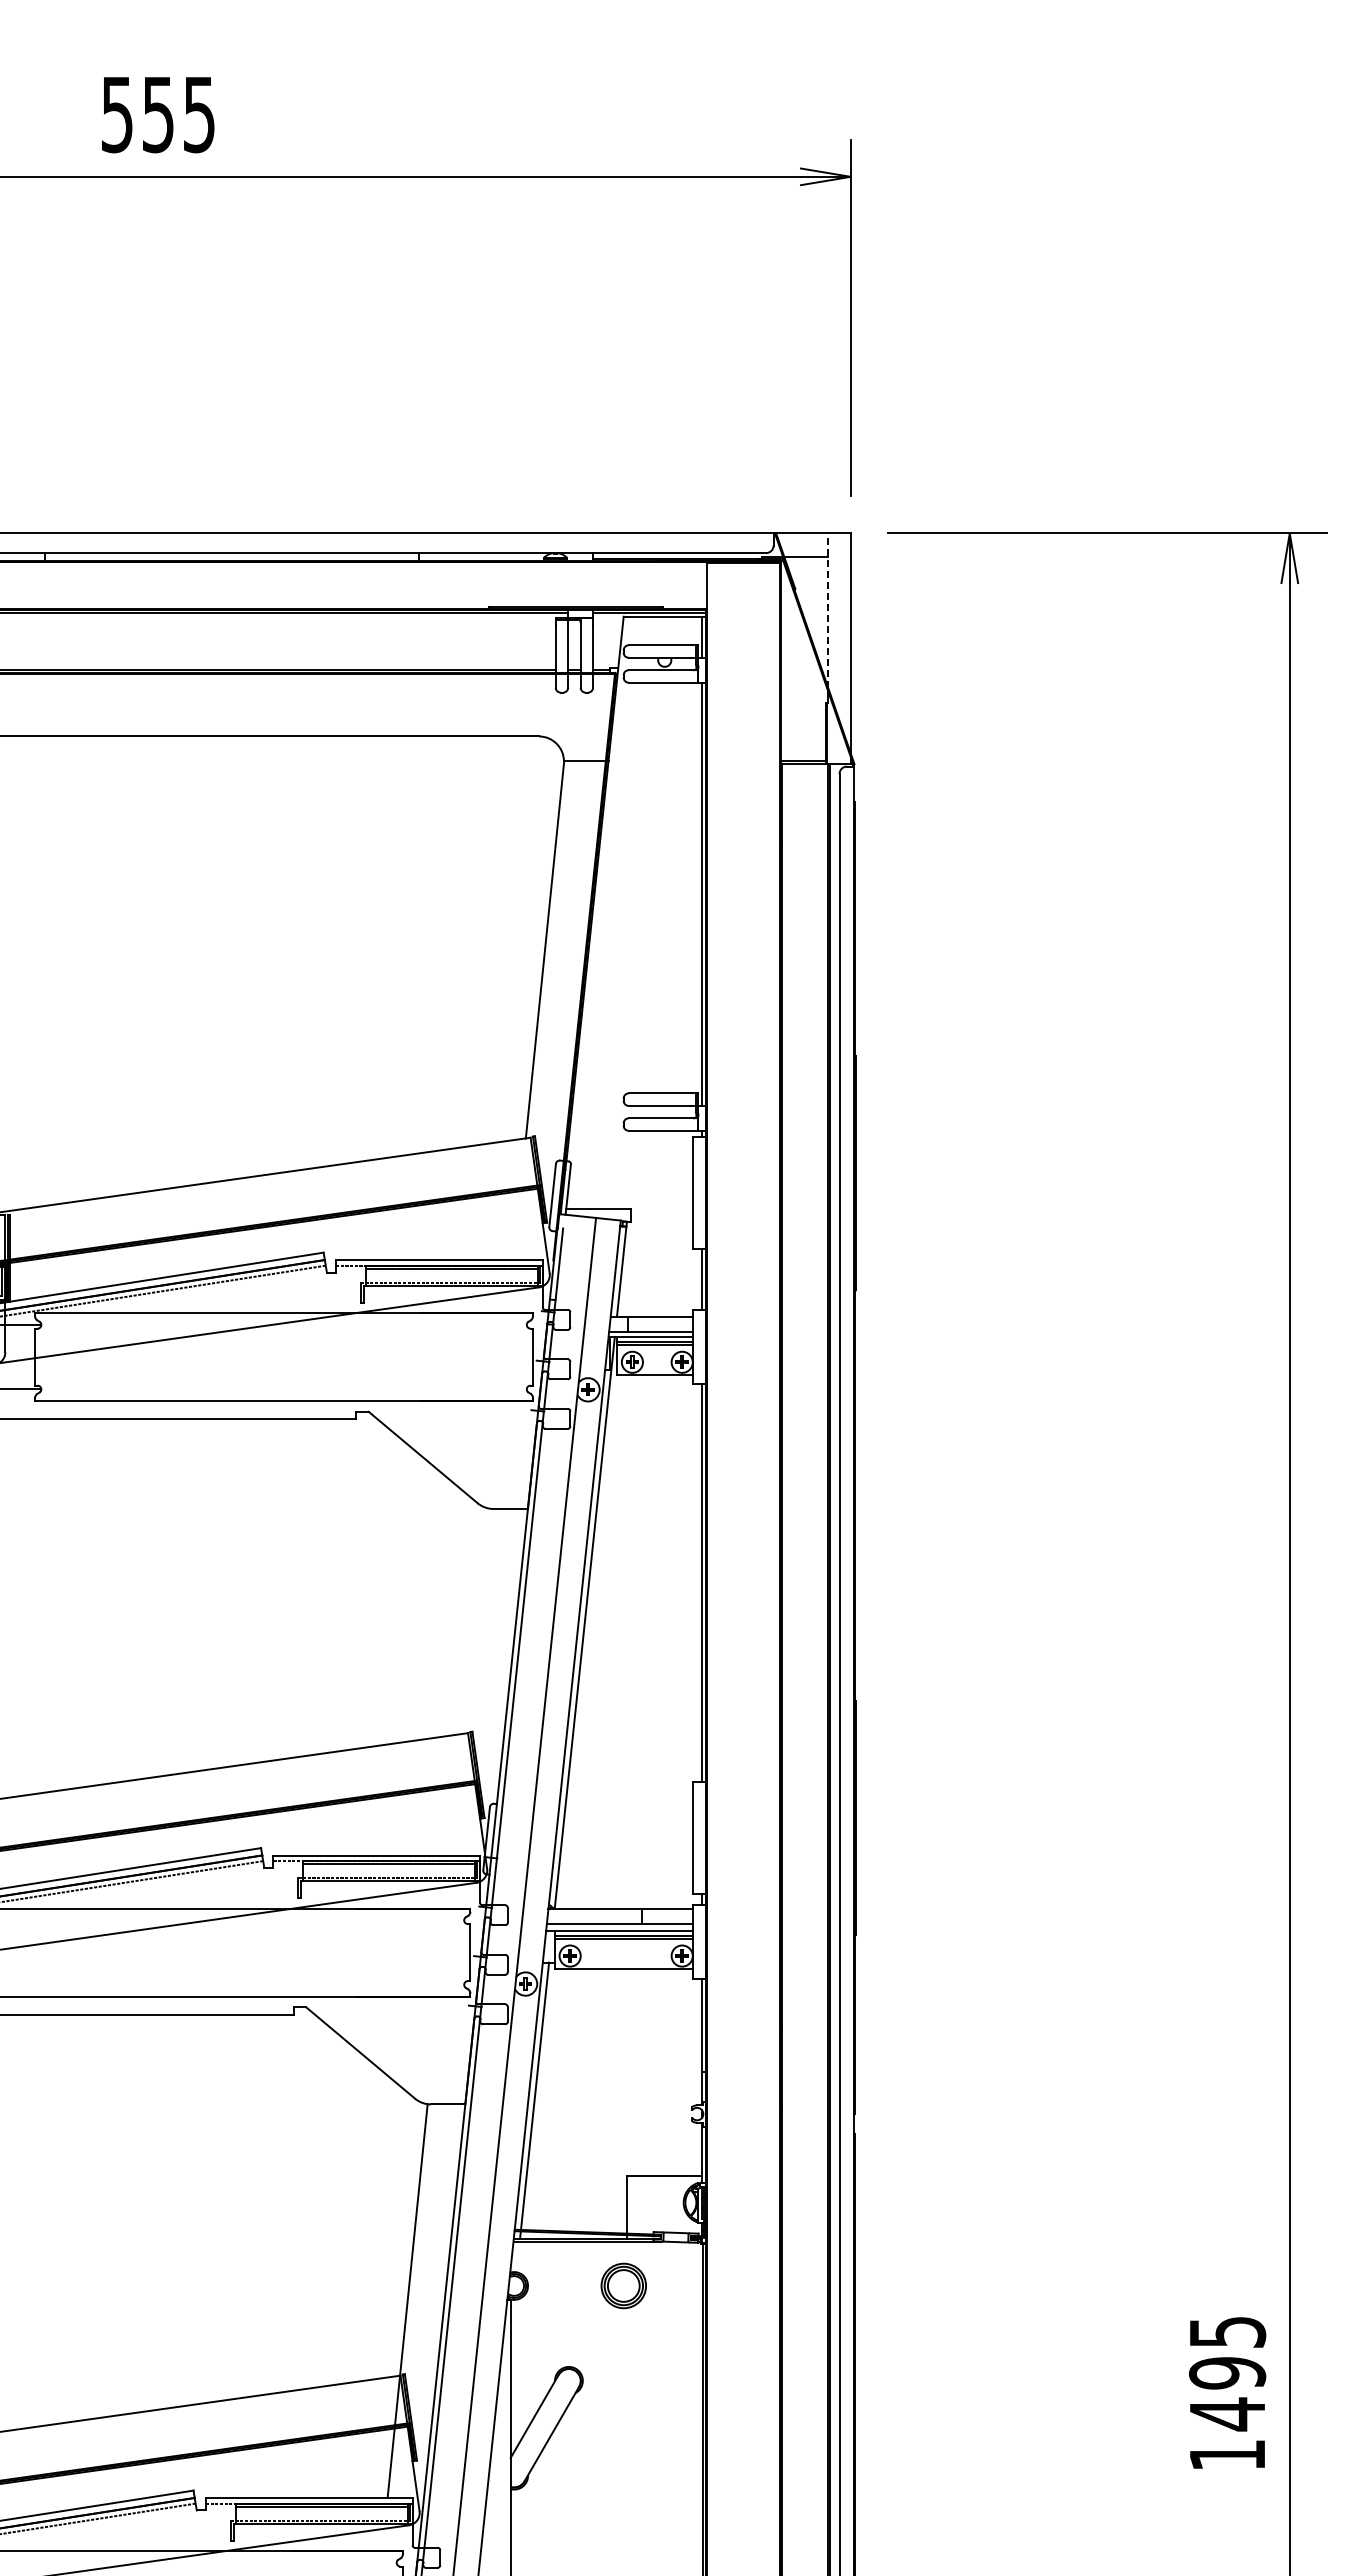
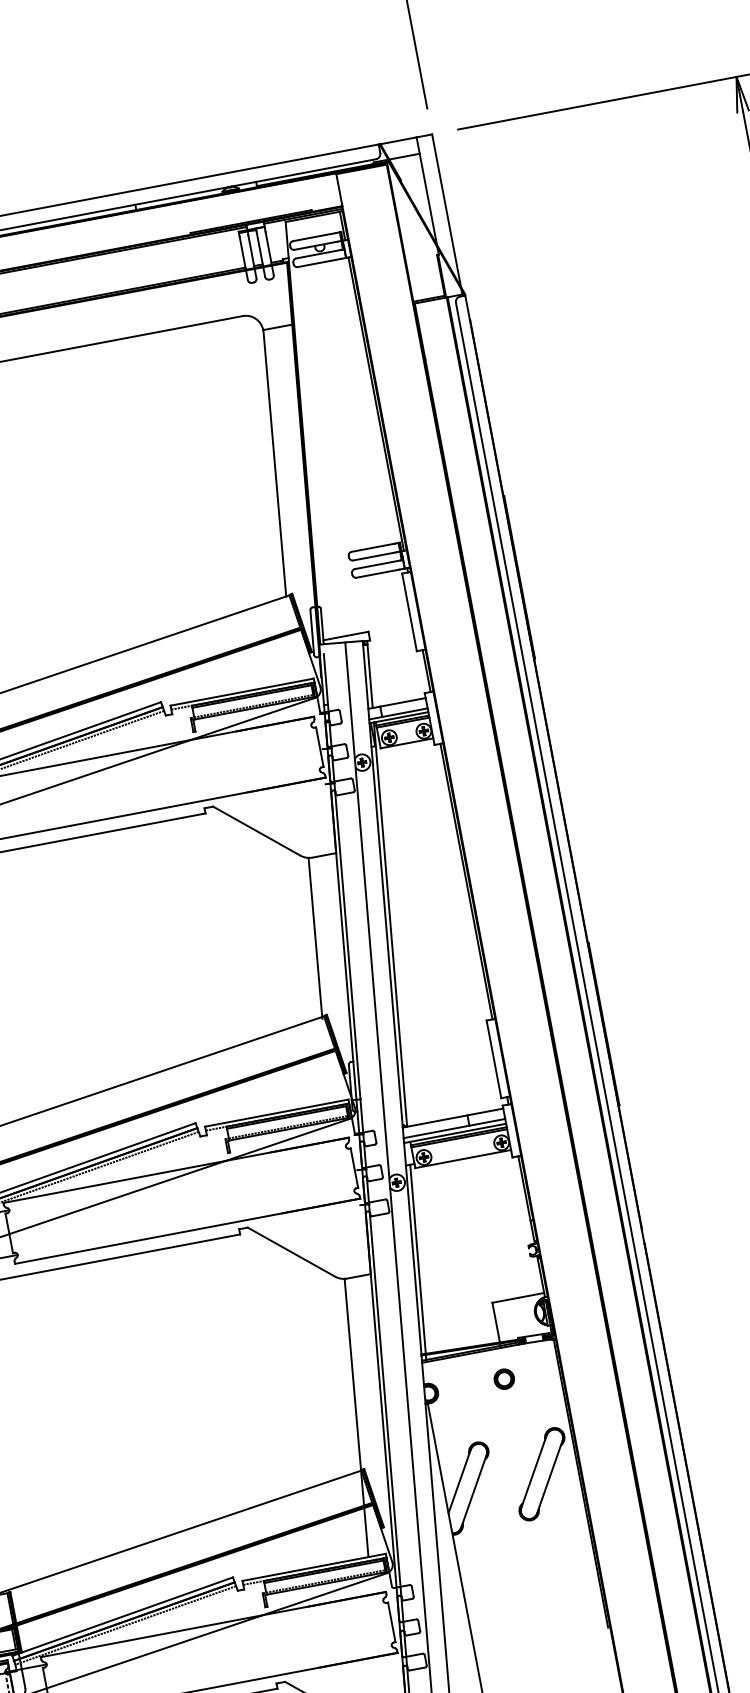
line: (828, 610) -> (426, 190), dashed -> solid
line: (476, 1622) -> (315, 938), added
part: (623, 2285) -> (504, 1378), size x0.62
part: (650, 2428) -> (541, 1474), added

